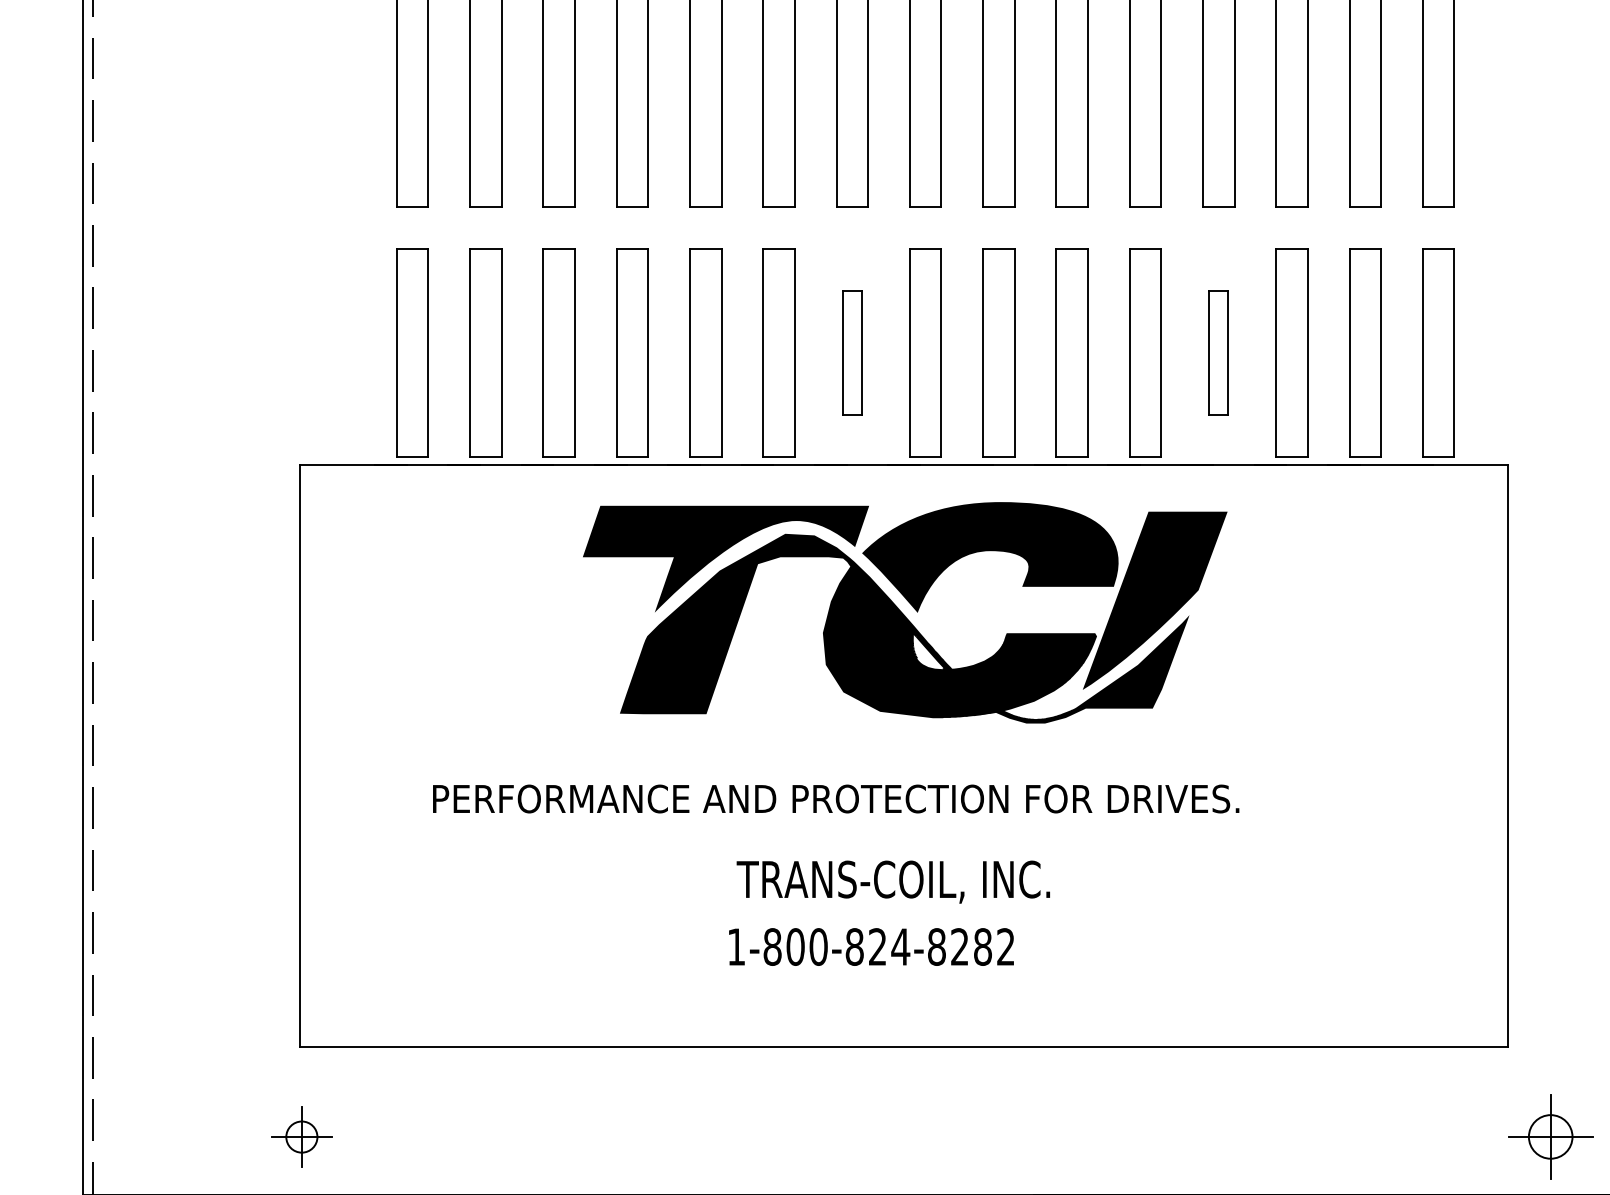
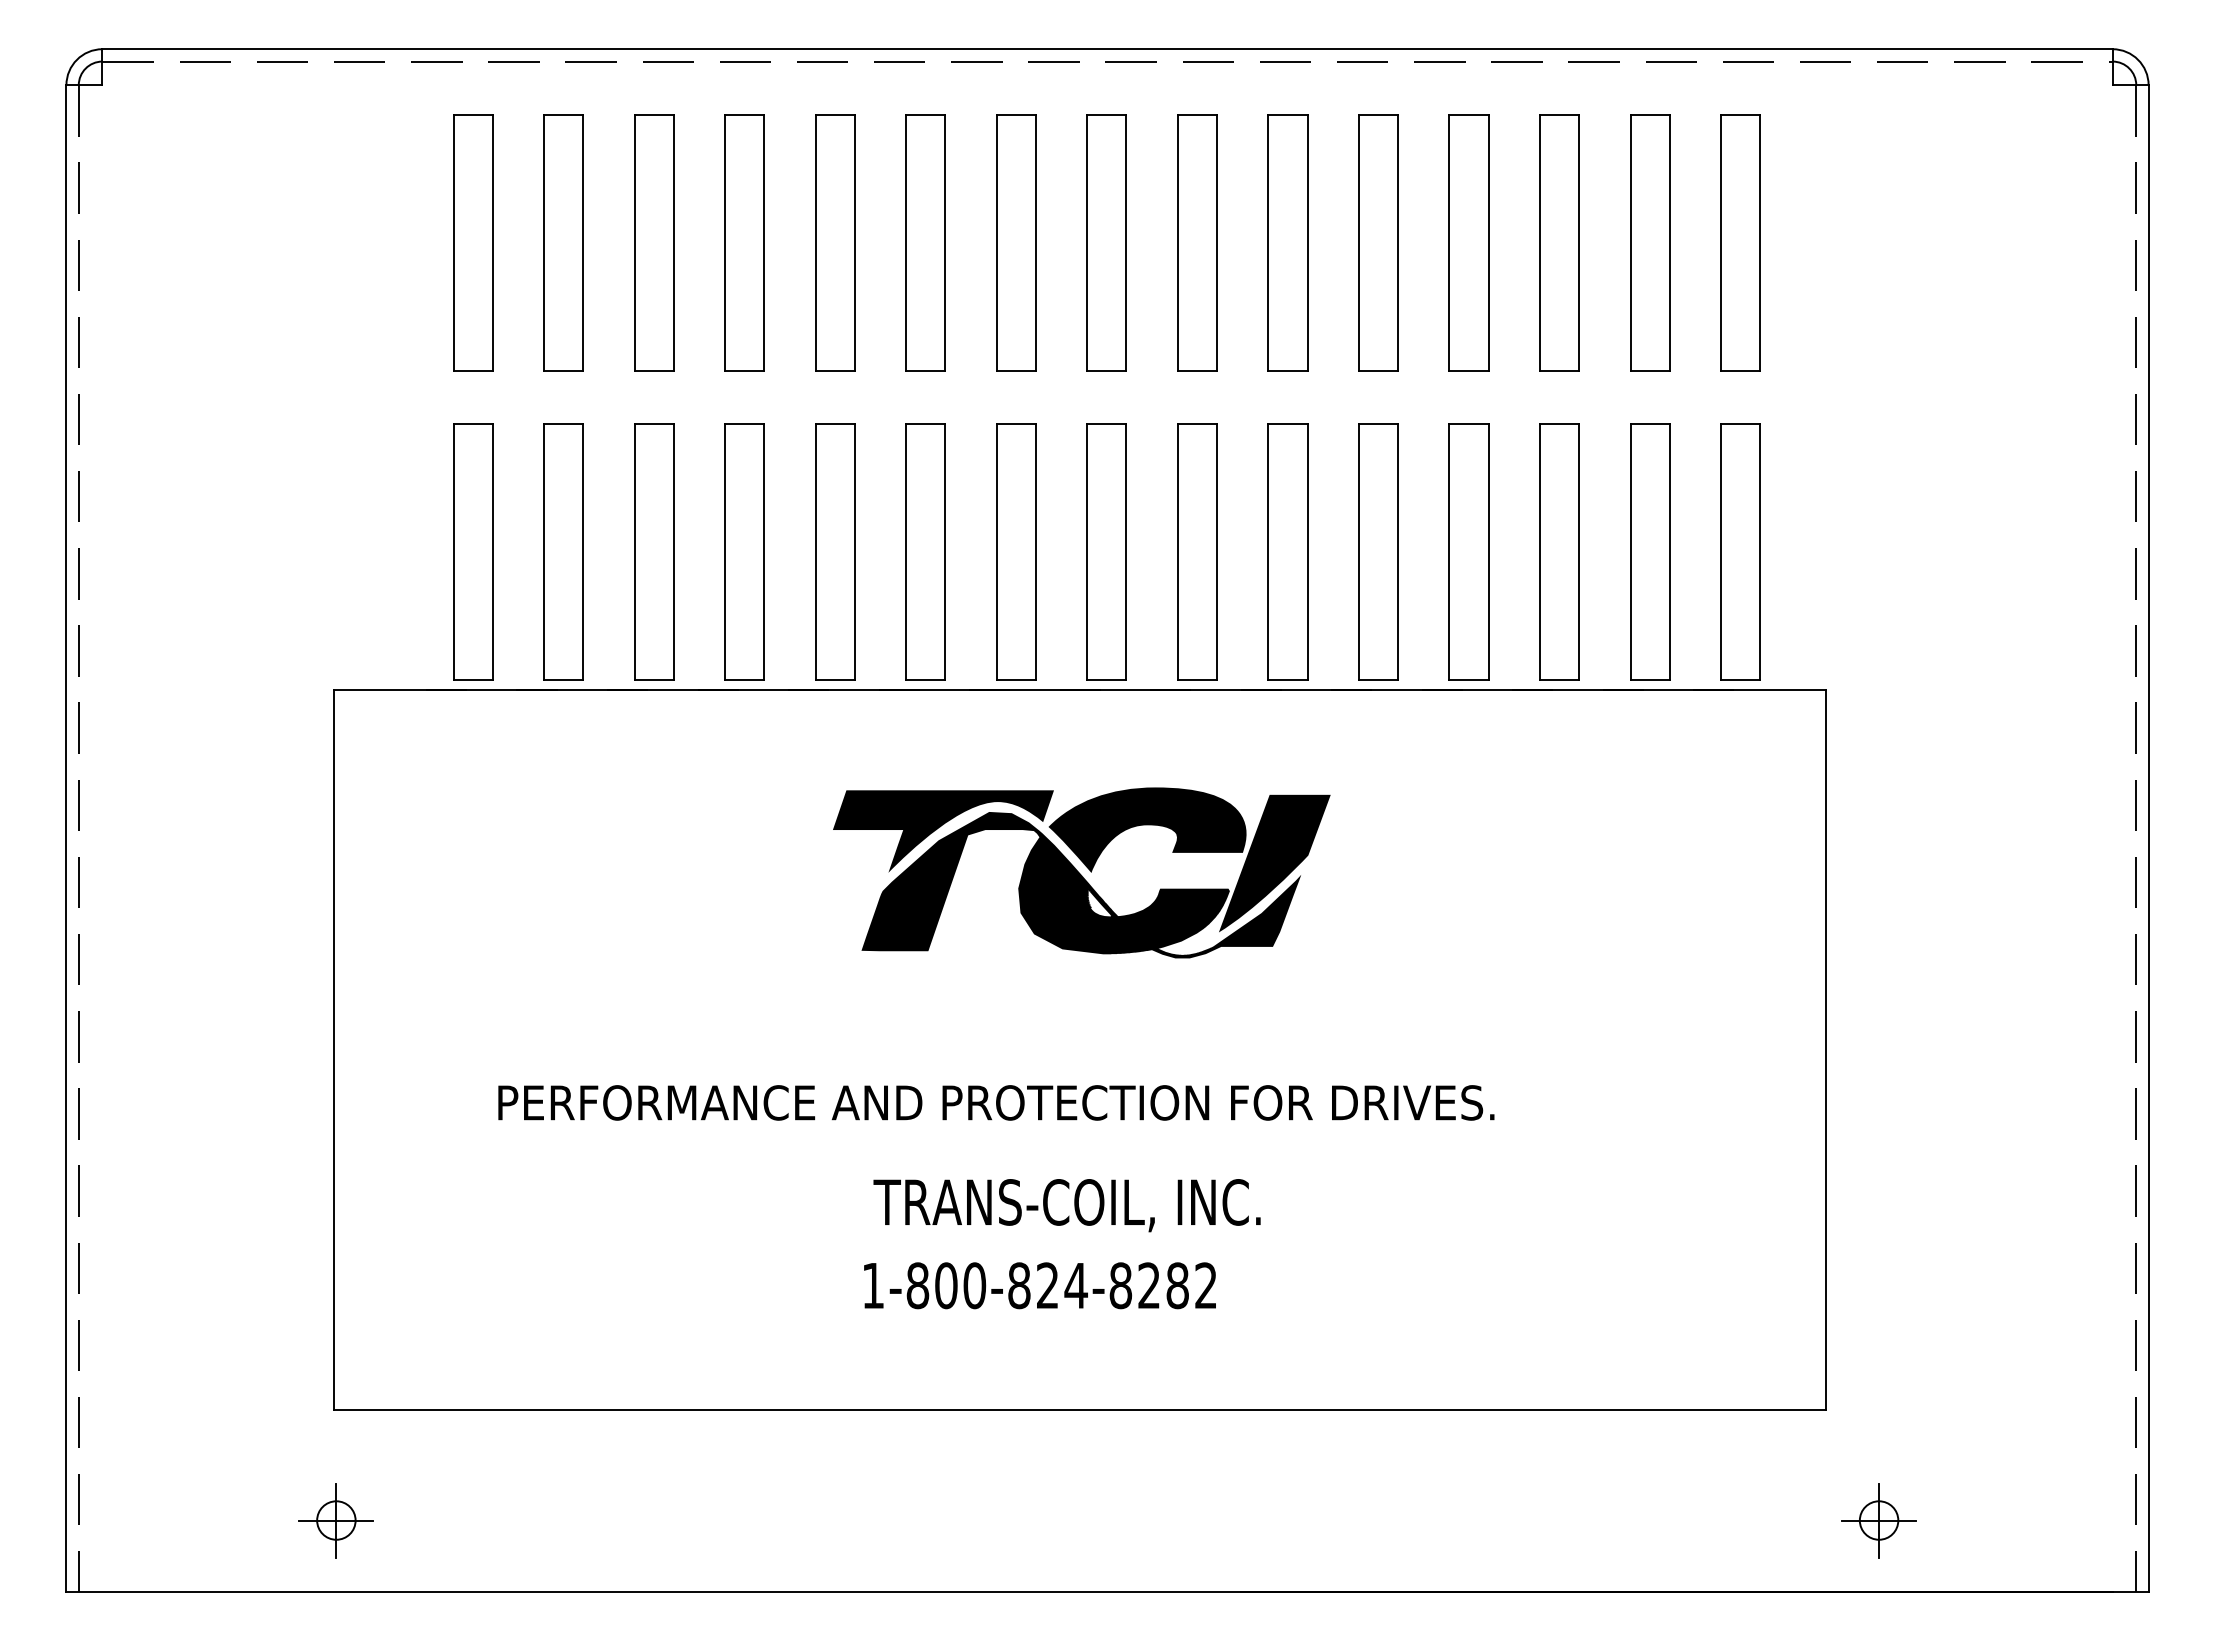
part: (852, 352) -> (1016, 551), size x1.67
part: (1218, 352) -> (1468, 551), size x1.67
part: (905, 612) -> (1081, 872), size x0.62
part: (1550, 1137) -> (1878, 1520), size x0.71

